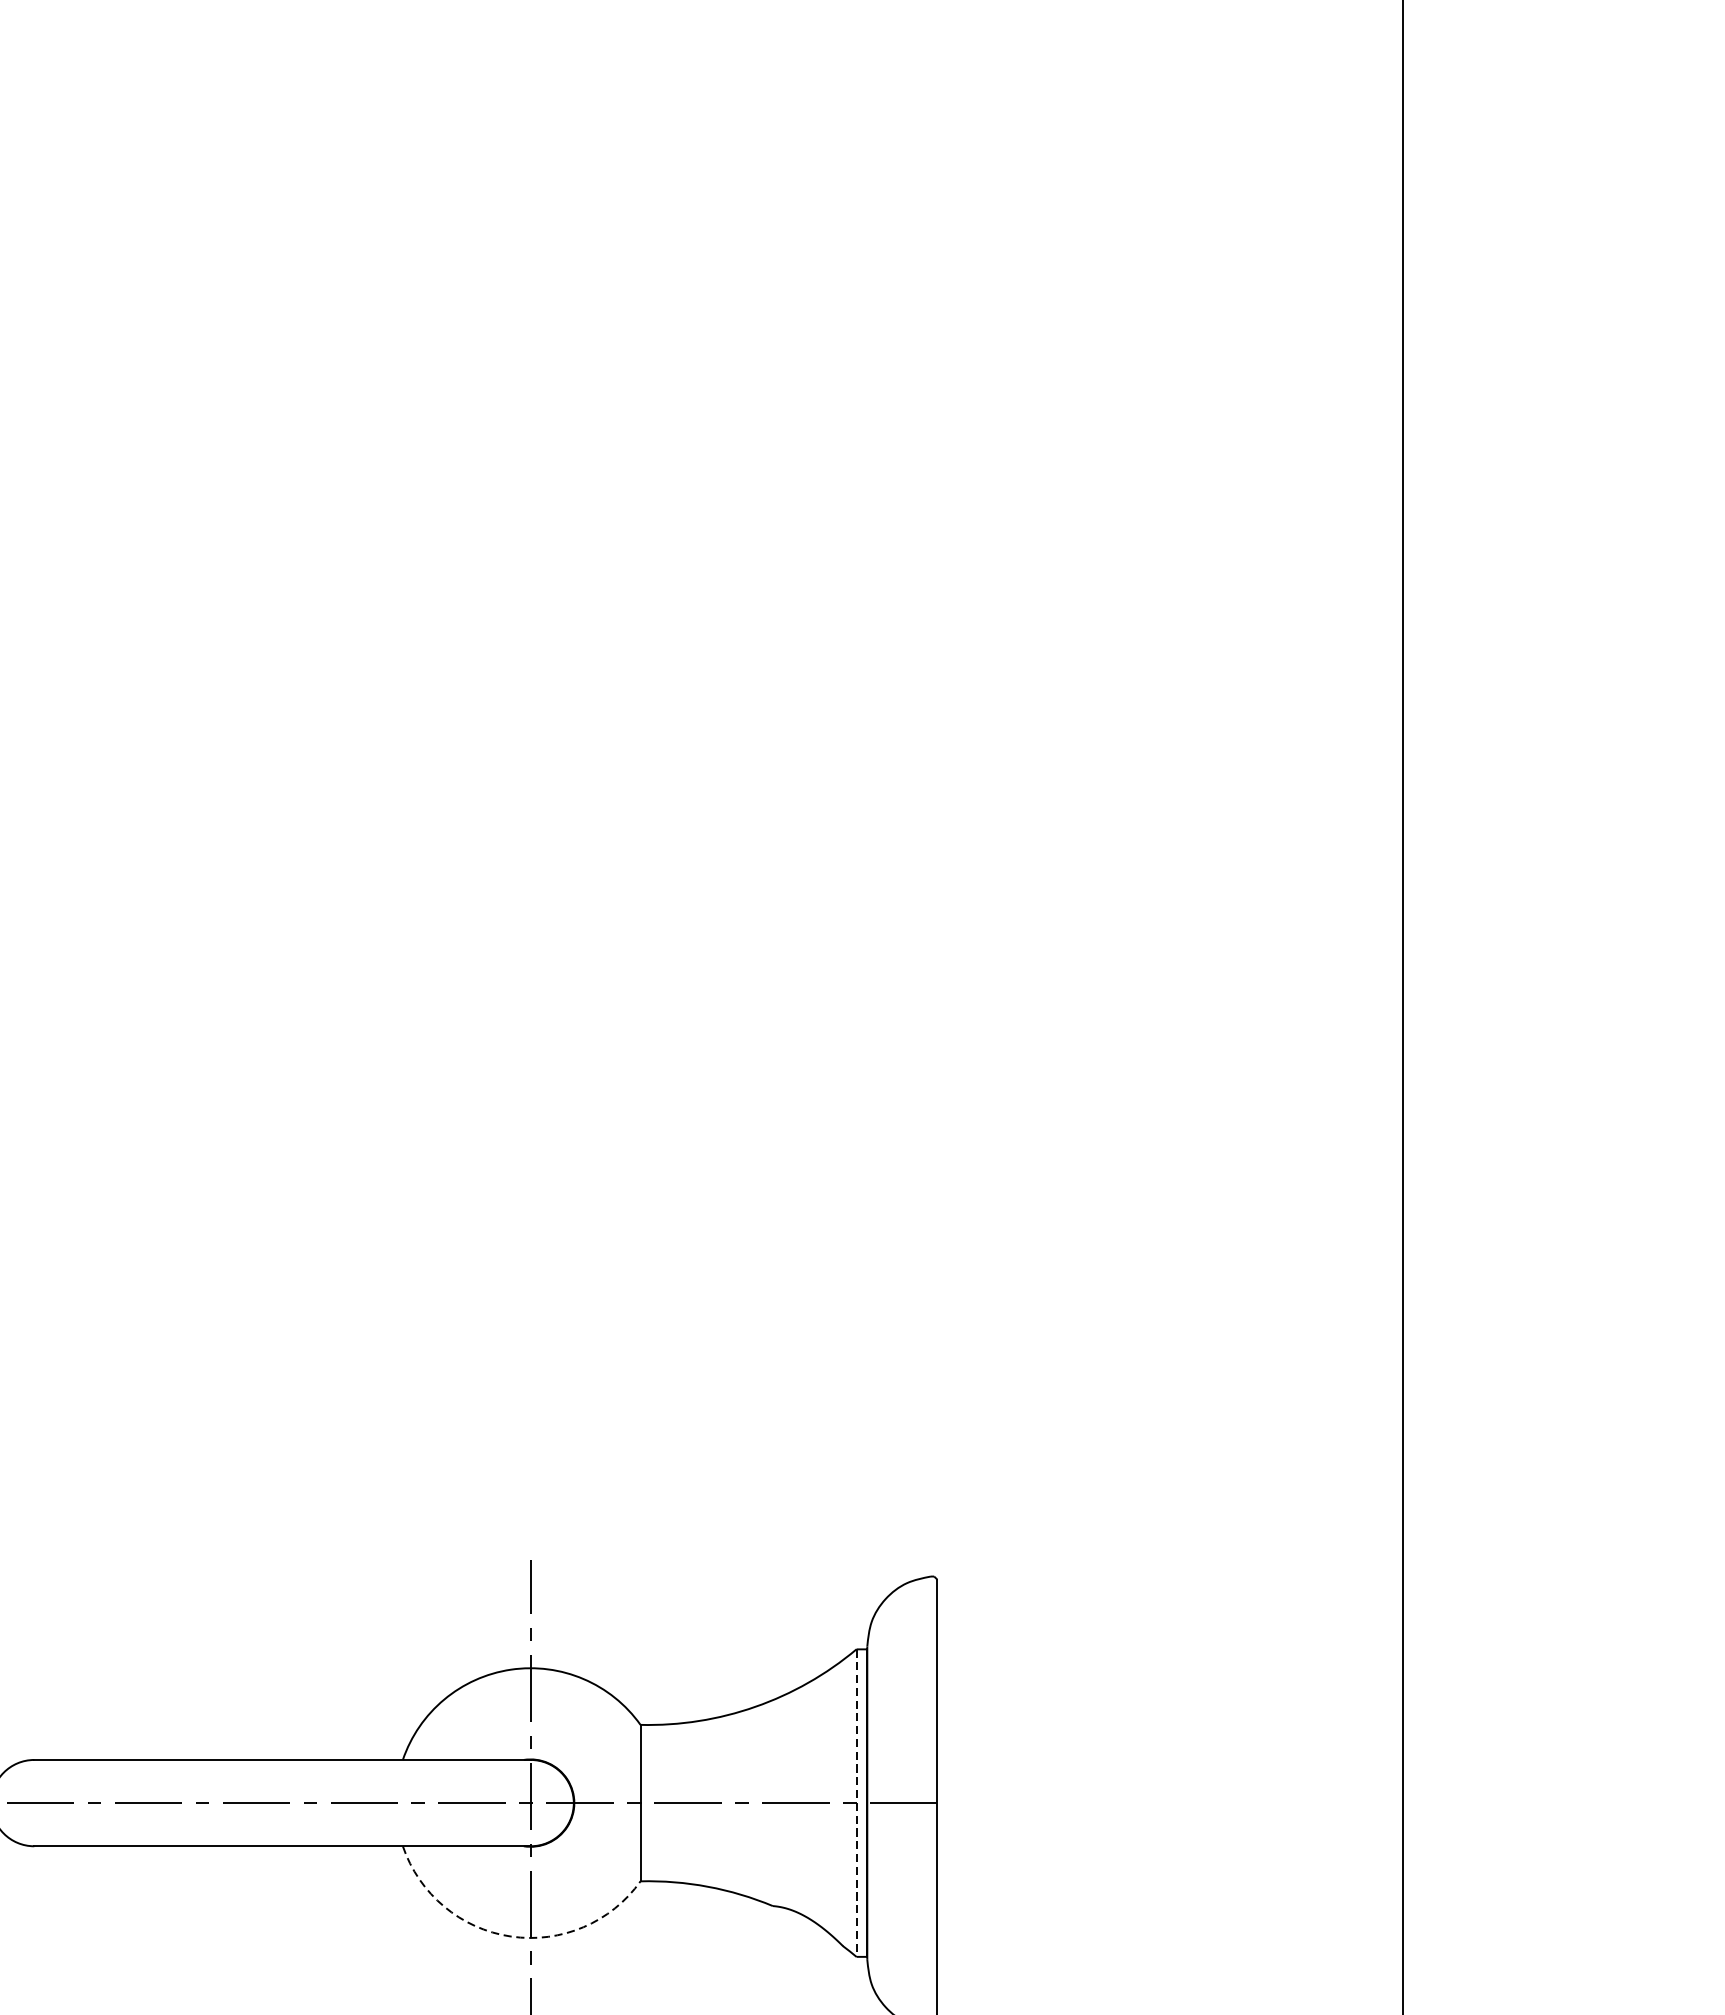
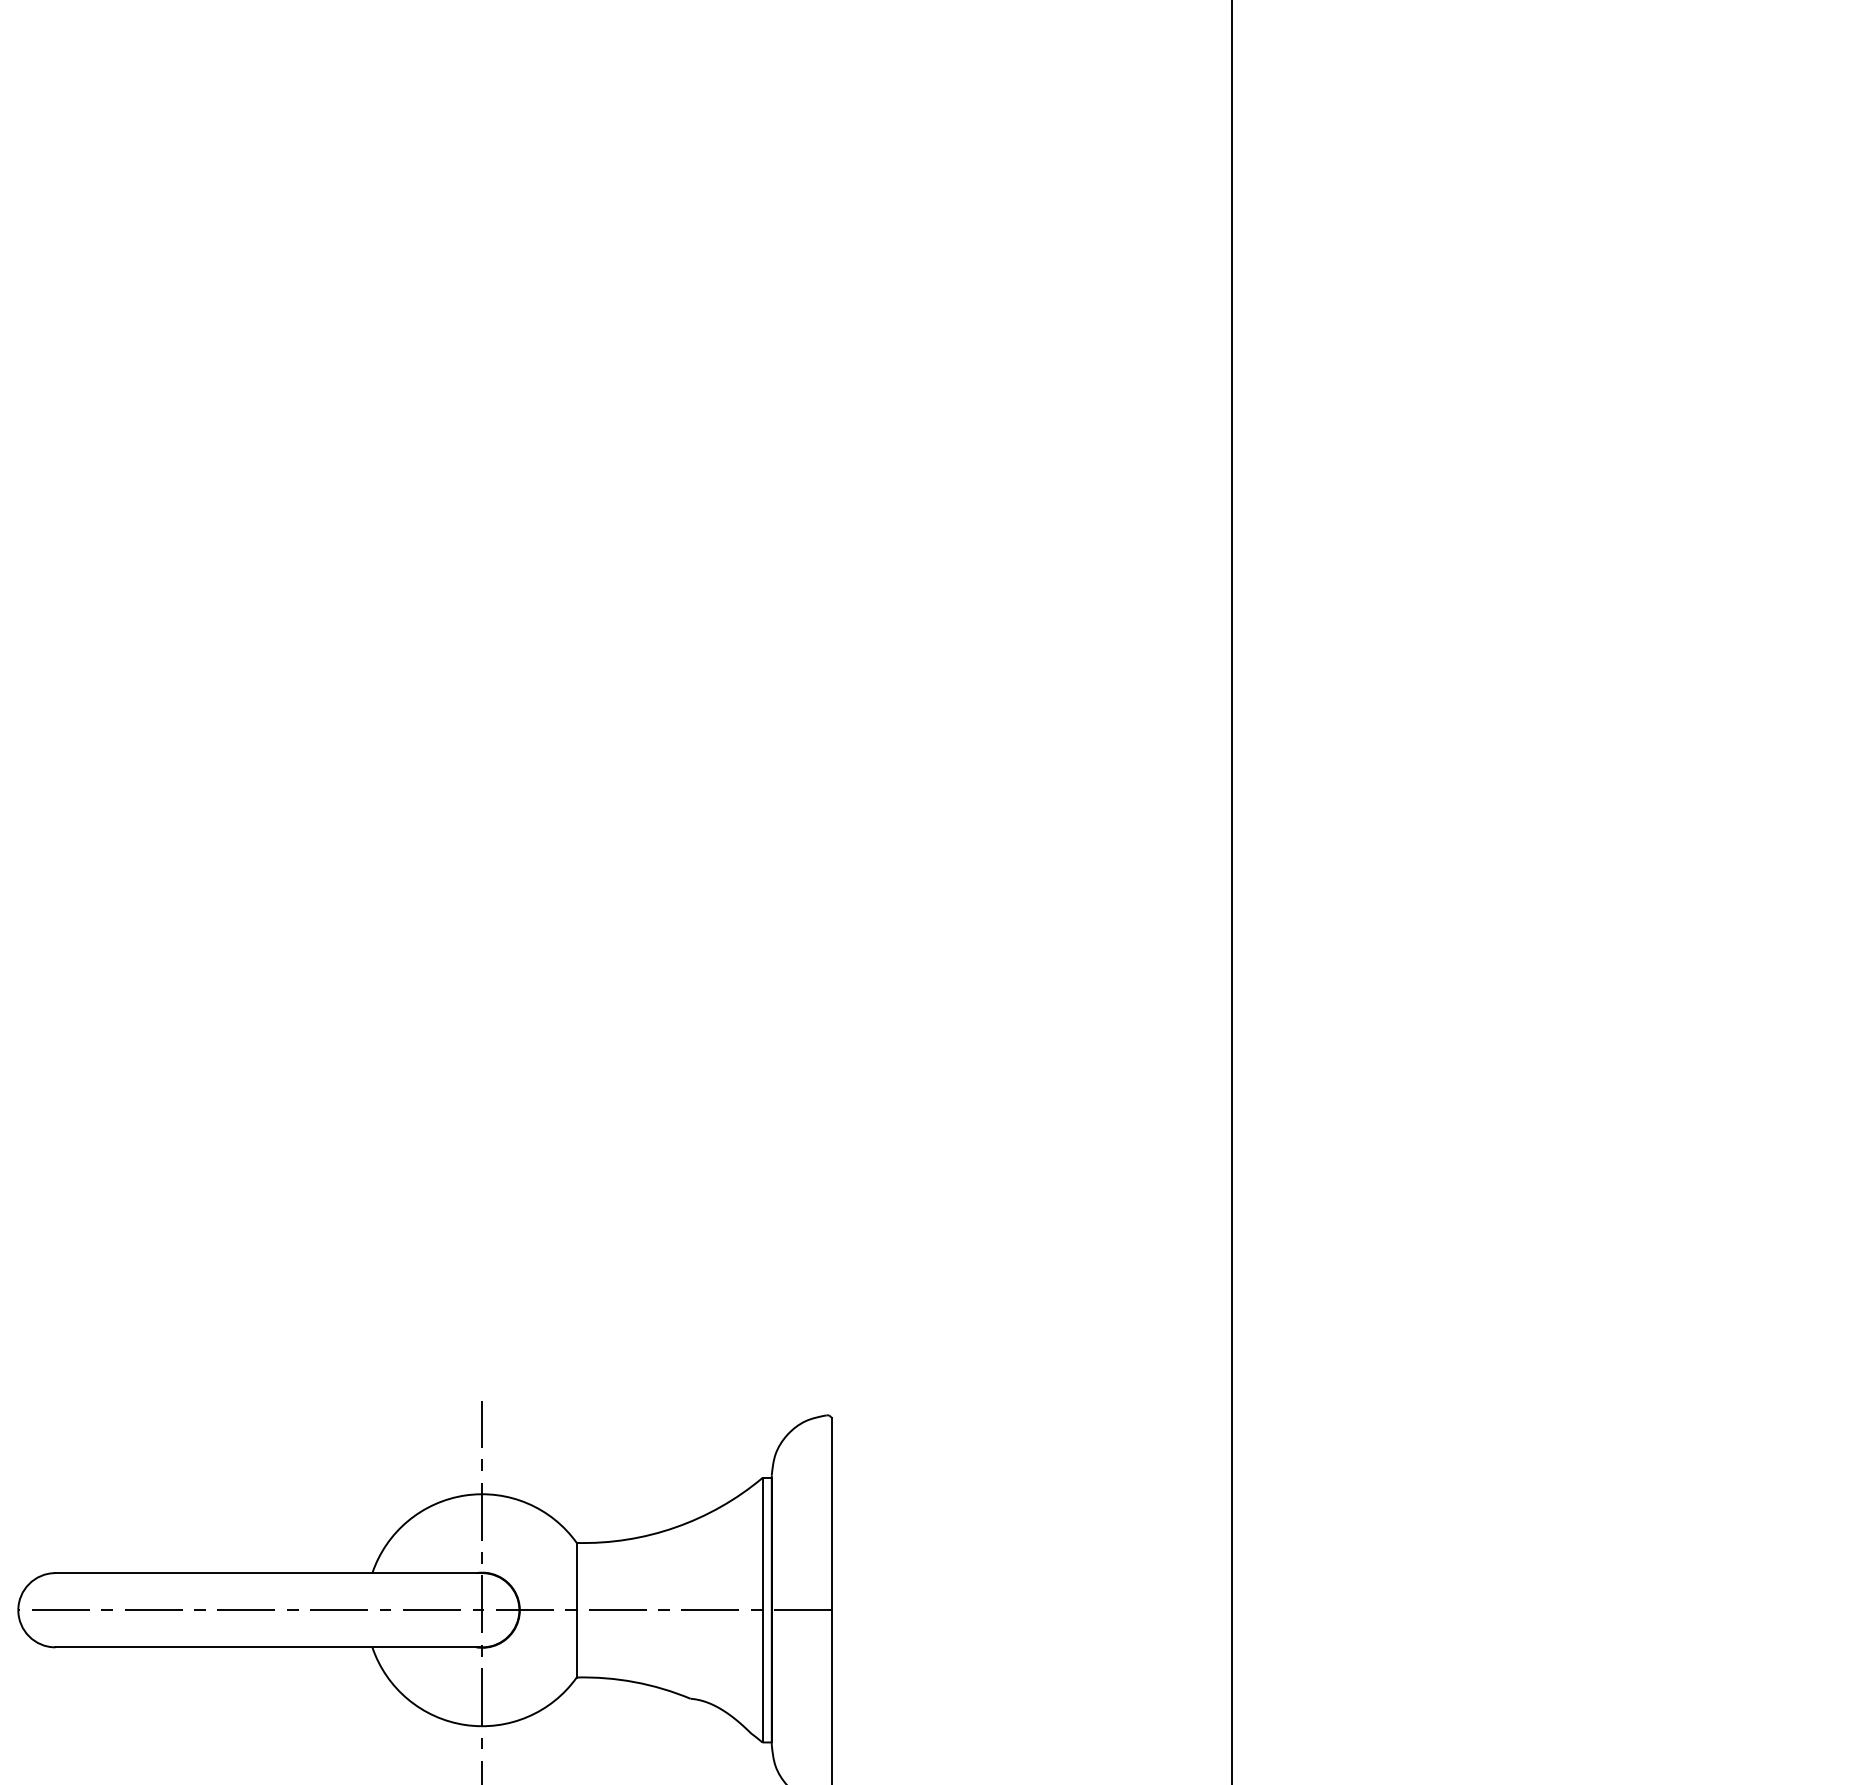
line: (856, 1803) -> (762, 1610), dashed -> solid
arc: (511, 1935) -> (465, 1724), dashed -> solid

